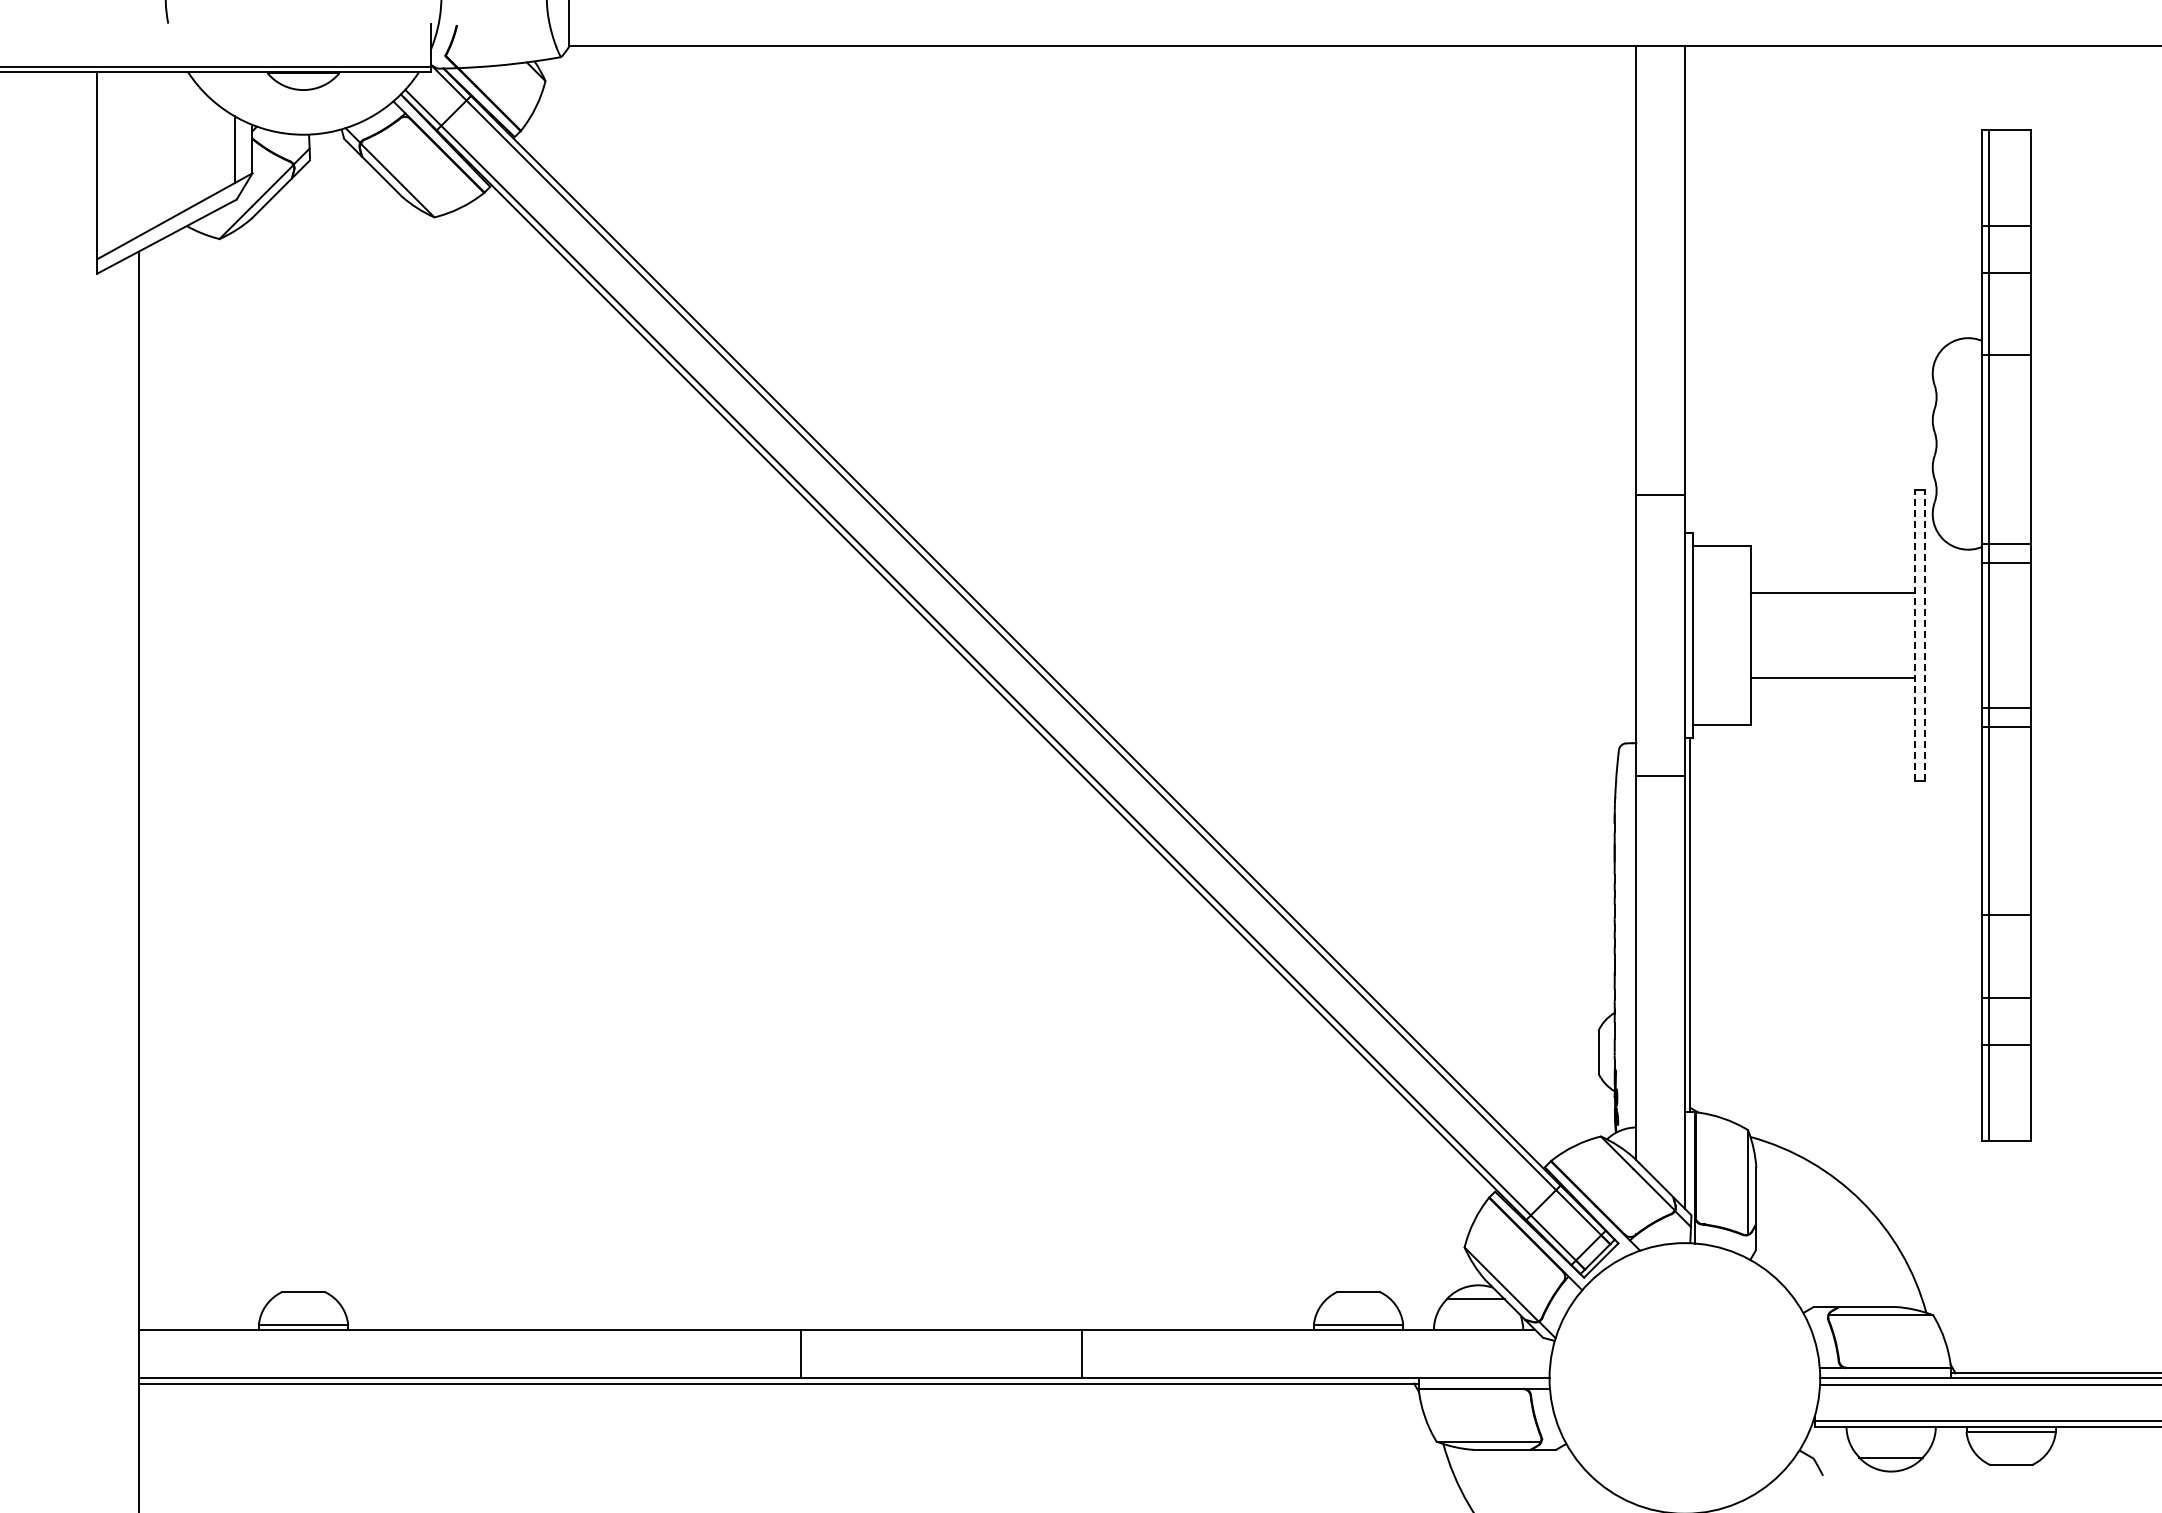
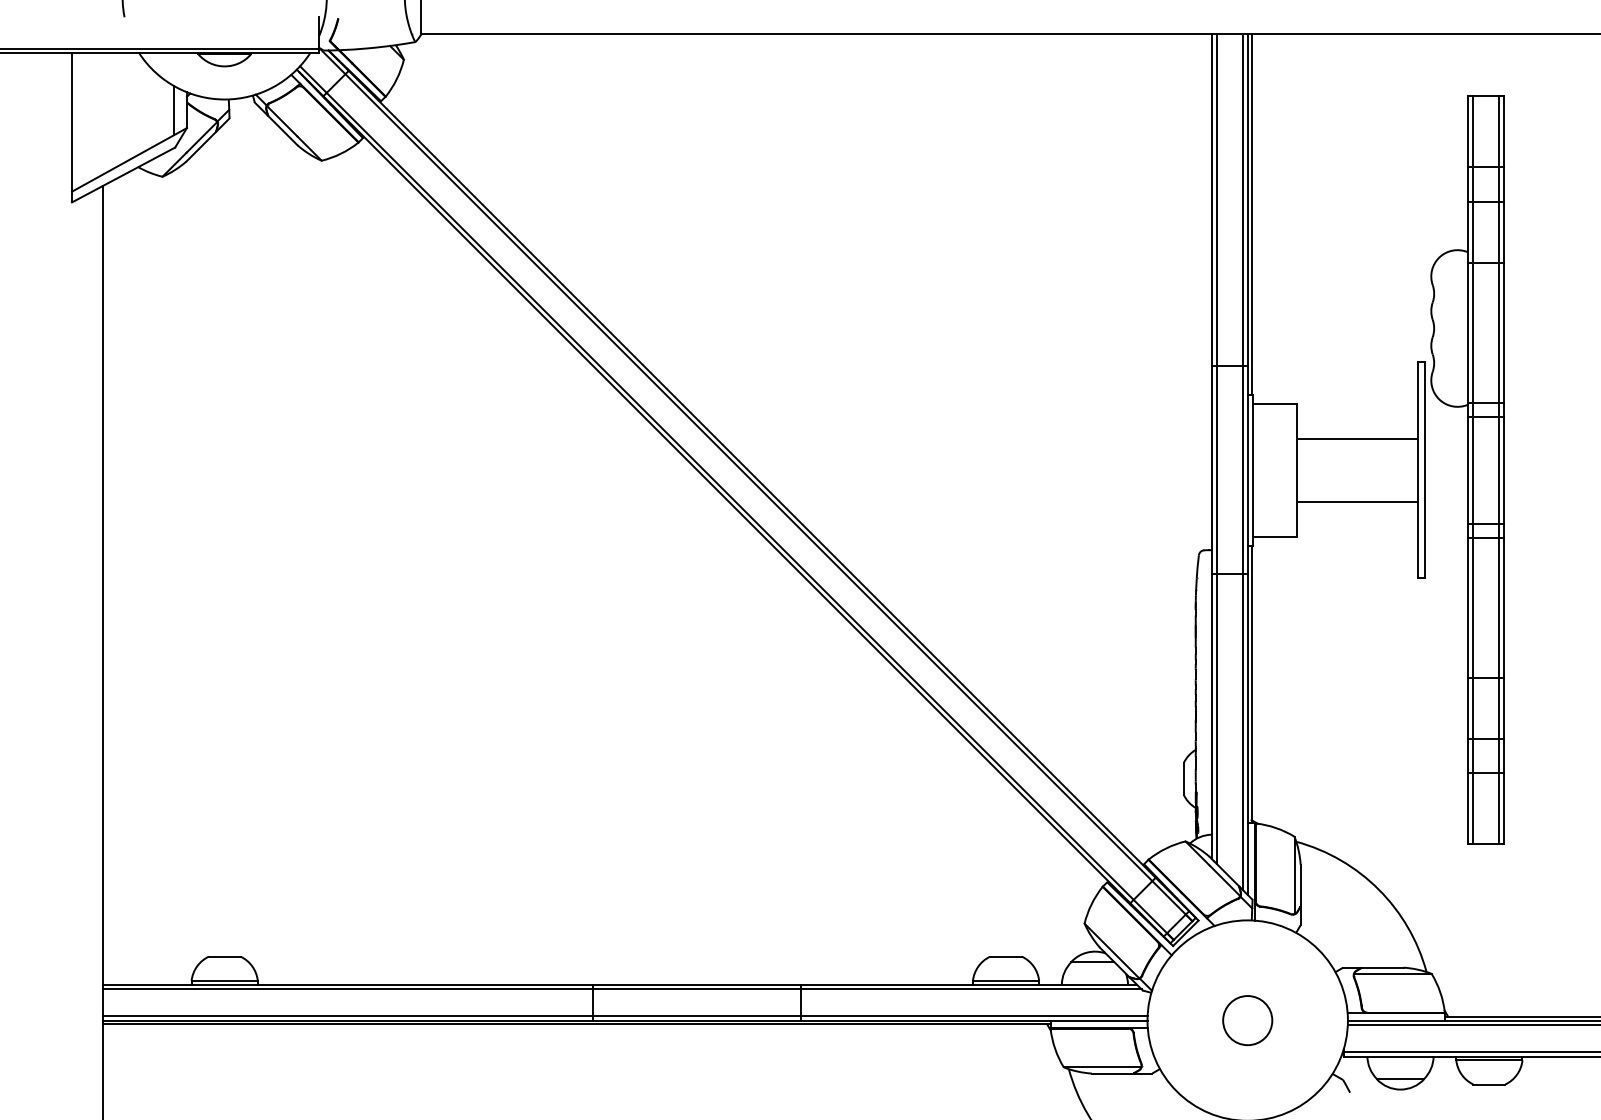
line: (1689, 289) -> (1251, 214), added
line: (1642, 605) -> (1216, 448), added
line: (1678, 623) -> (1243, 461), added
line: (1914, 635) -> (1417, 470), dashed -> solid
line: (1924, 635) -> (1425, 470), dashed -> solid
line: (2024, 635) -> (1499, 470), added
line: (839, 1336) -> (621, 989), added
line: (843, 1372) -> (624, 1016), added
circle: (1684, 1378) -> (1247, 1020), added

